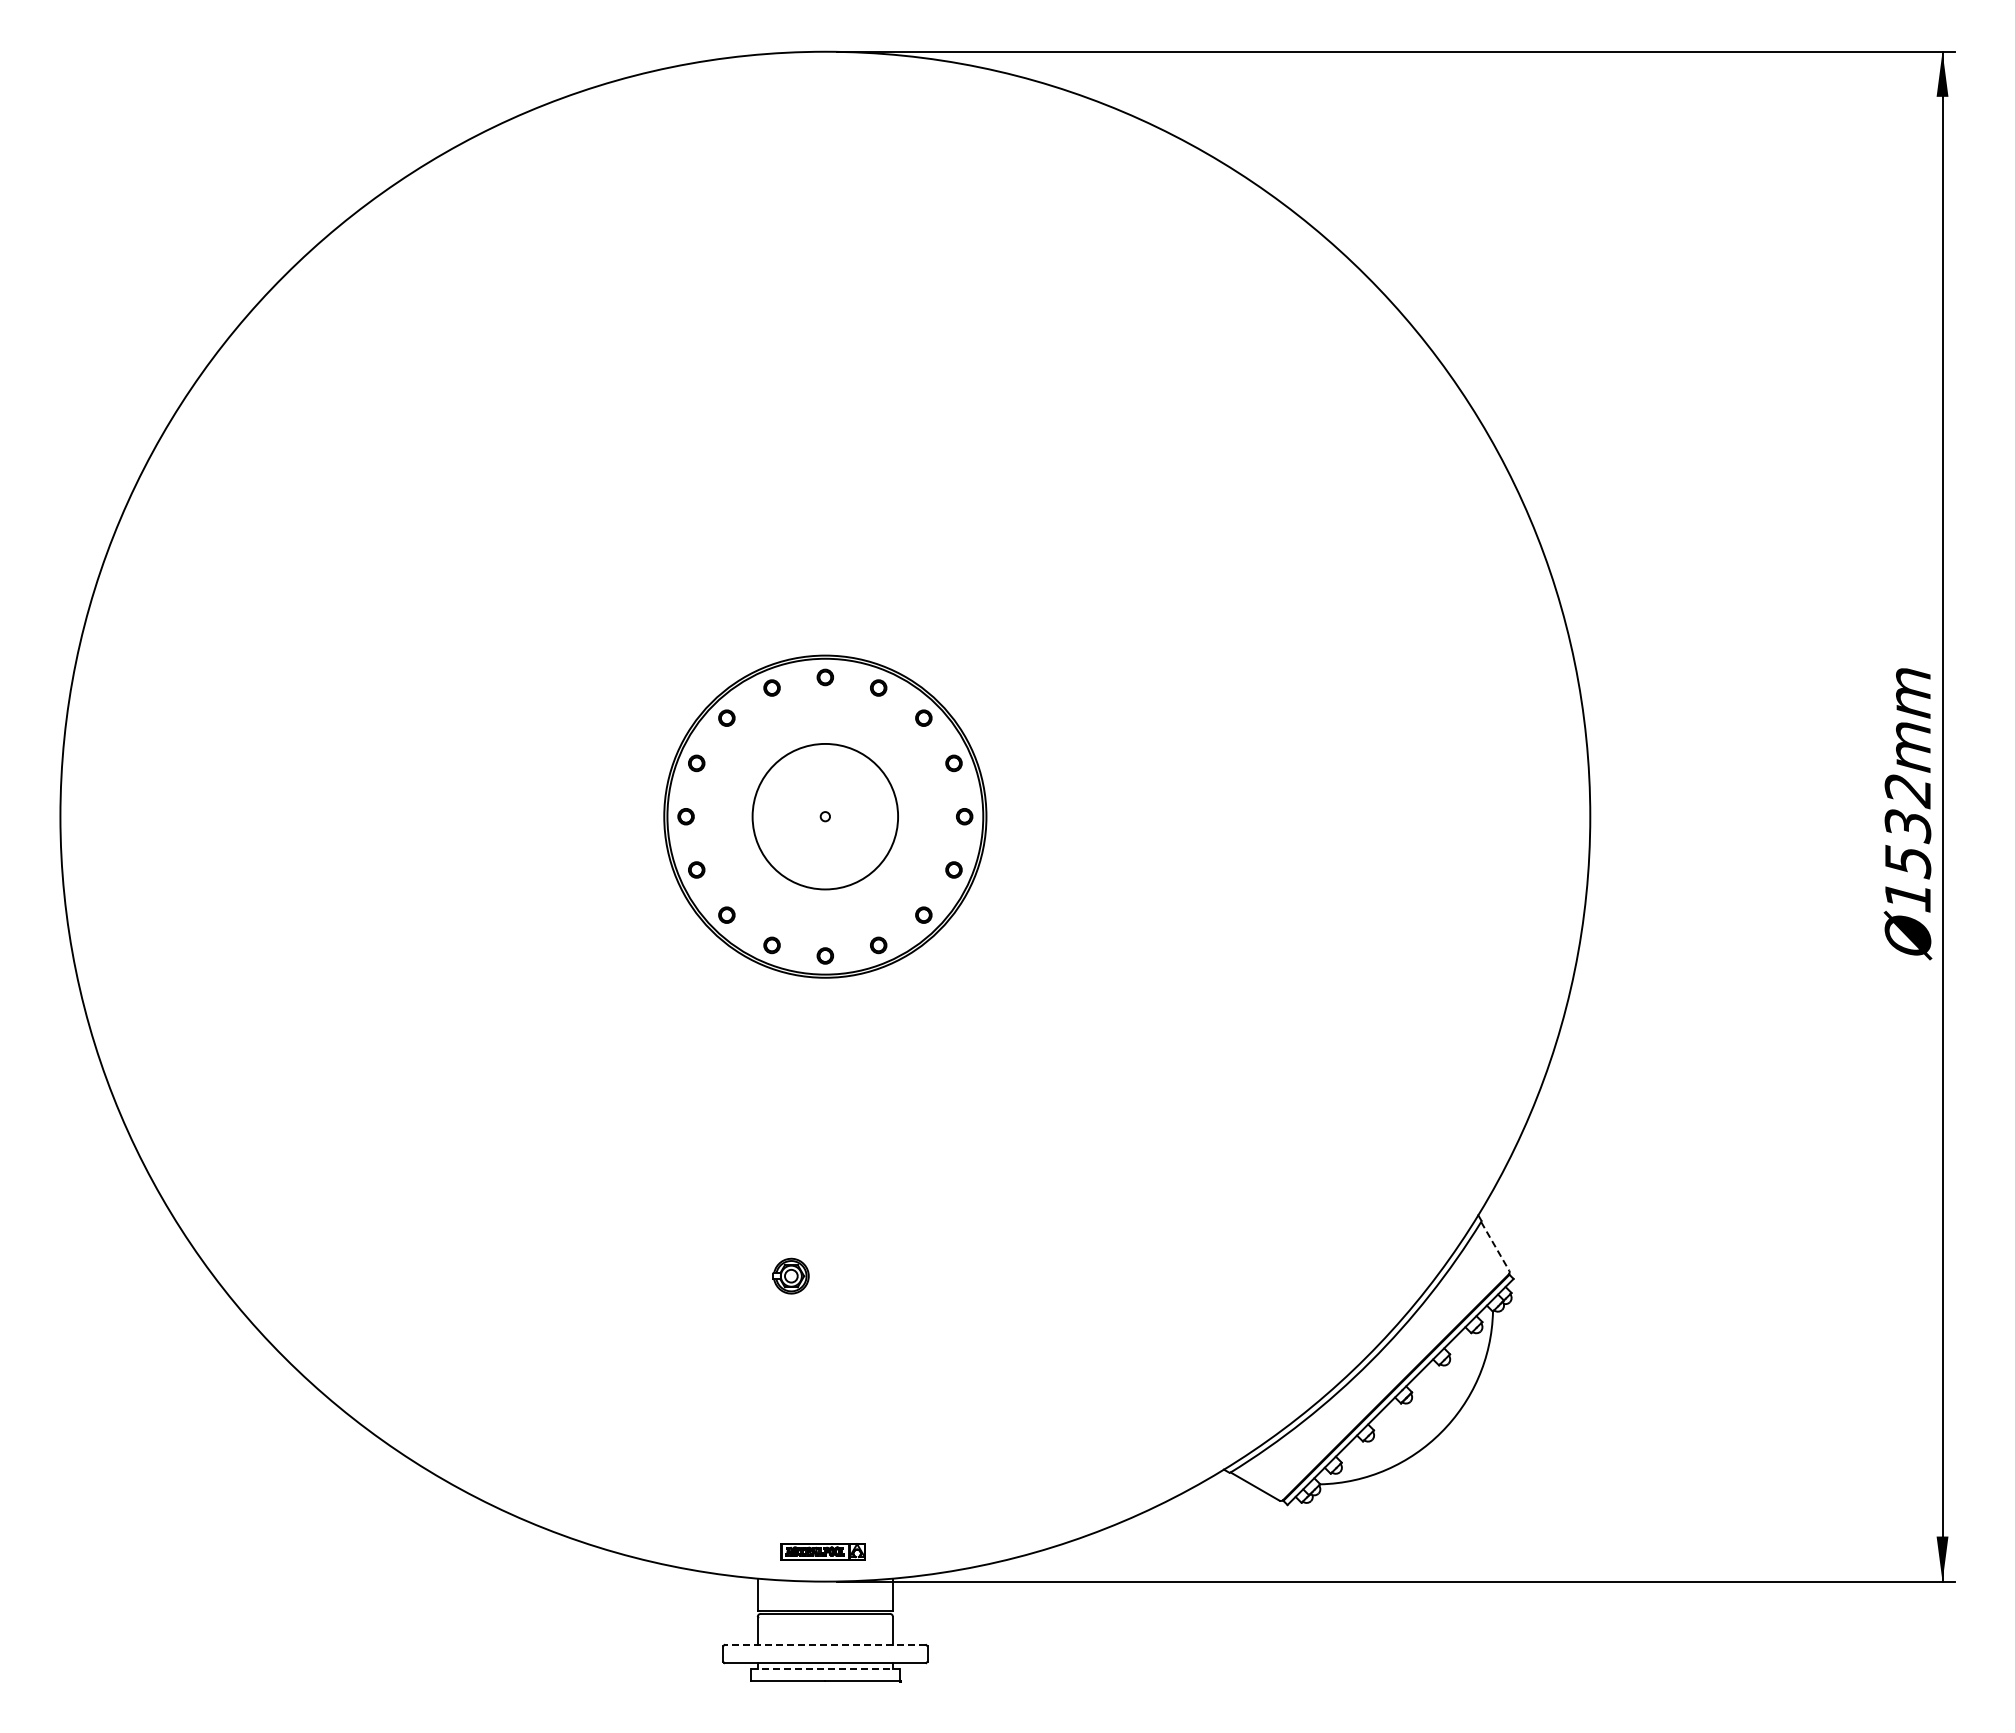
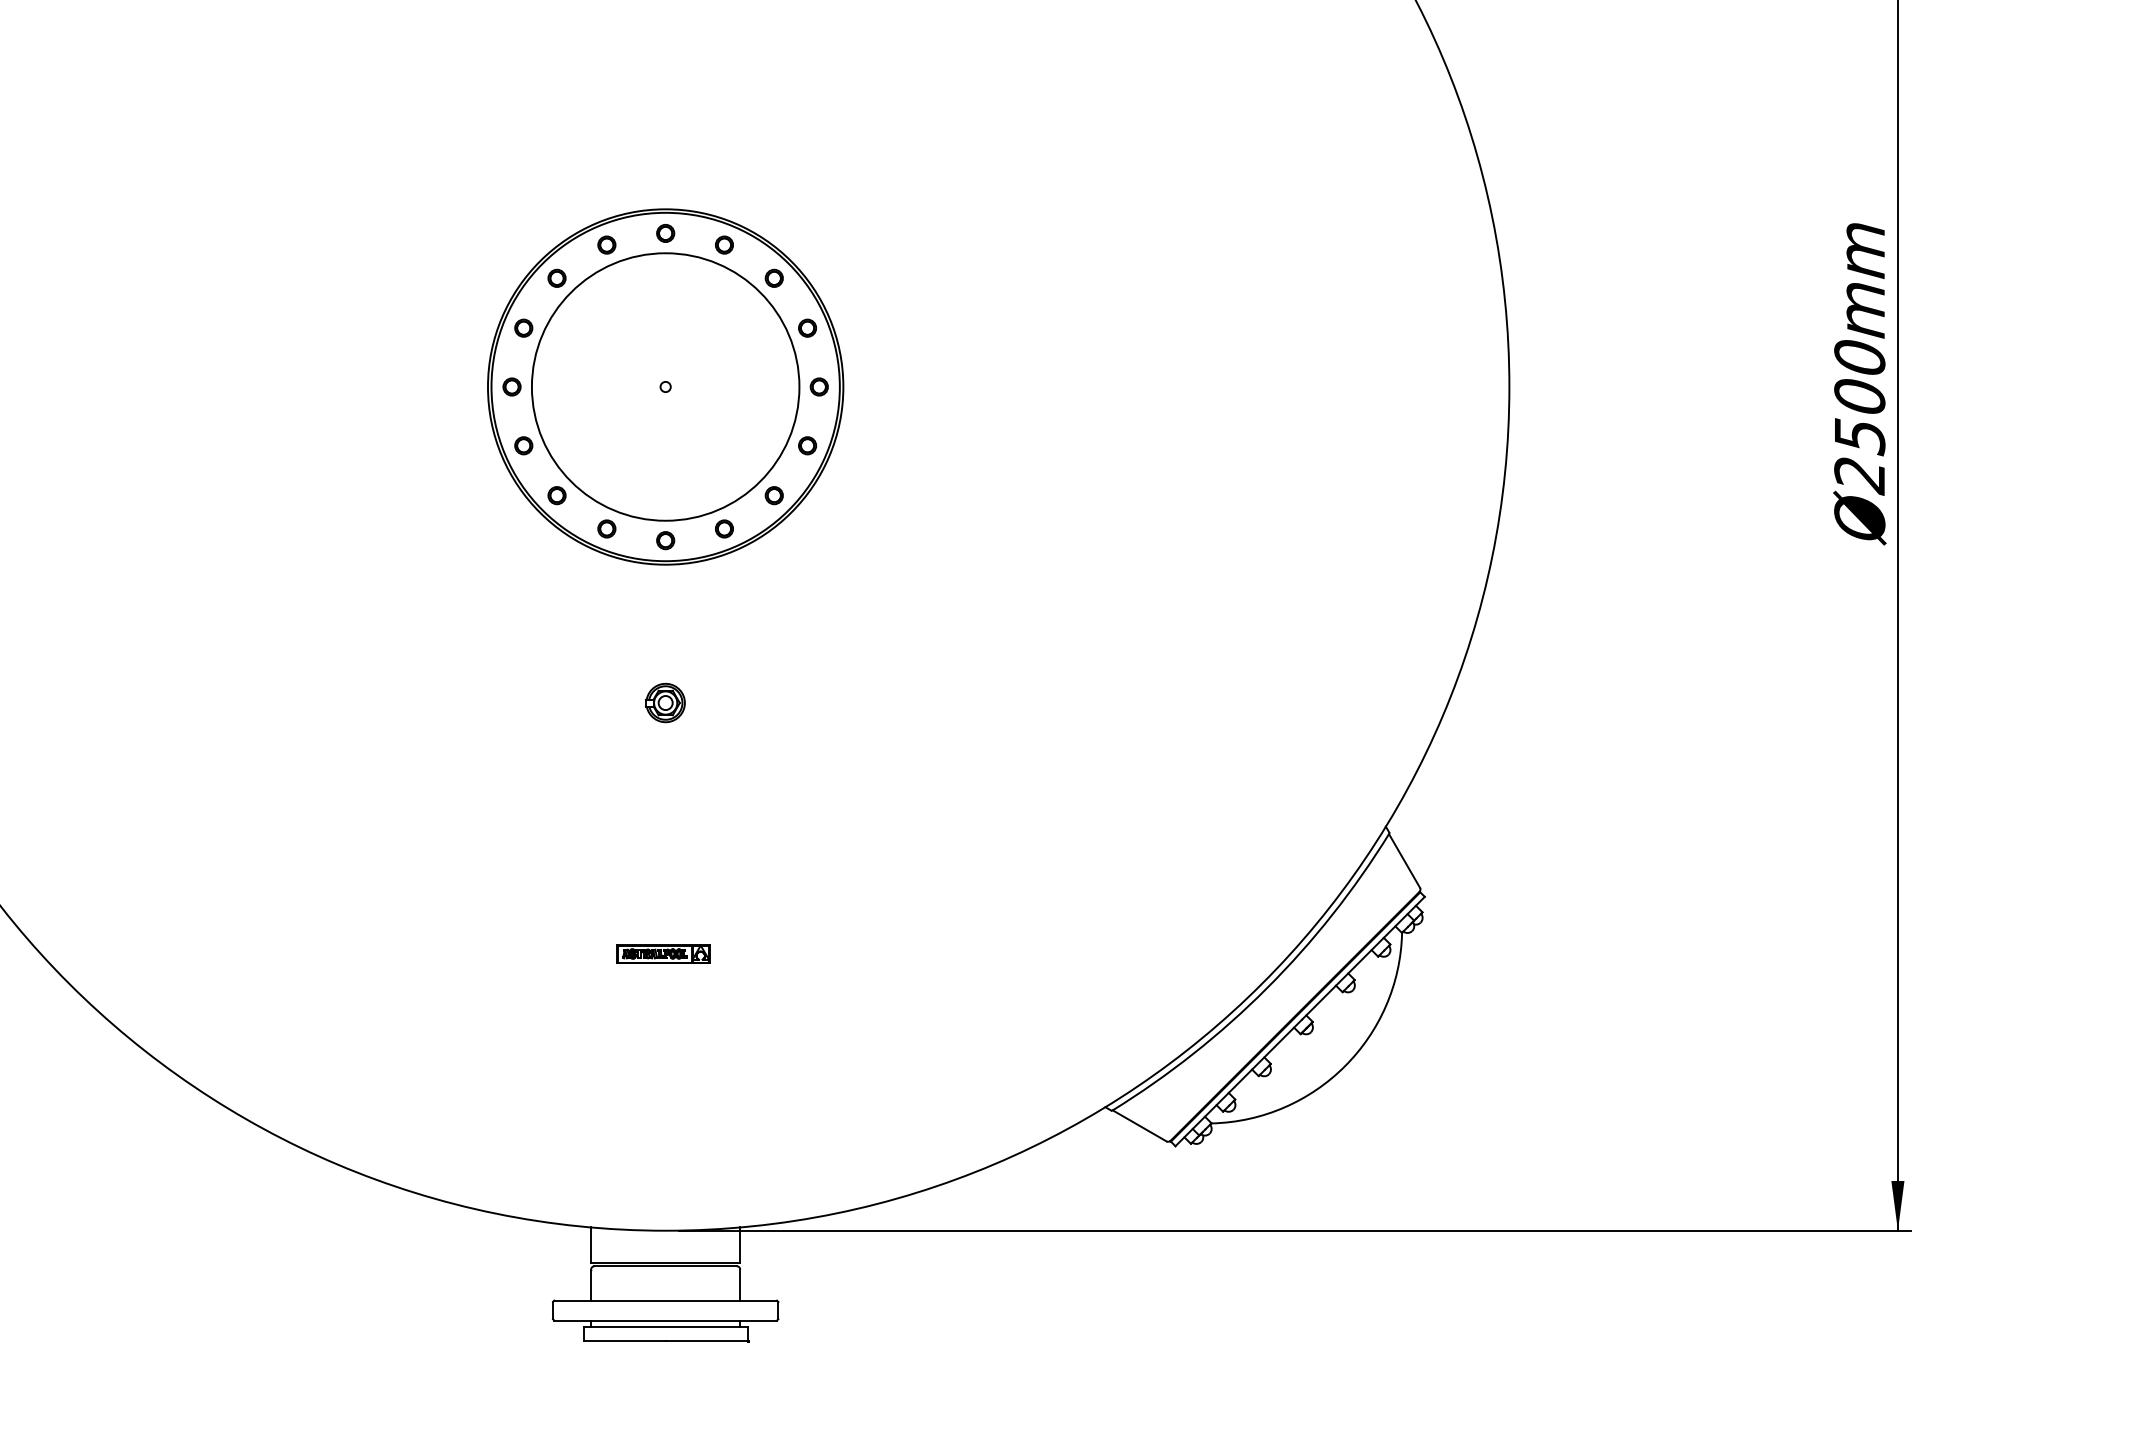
circle: (825, 816) -> (665, 386), size x1.67
text: (1907, 844) -> (1859, 417), Ø1532mm -> Ø2500mm
line: (1495, 1246) -> (1404, 861), dashed -> solid
part: (790, 1275) -> (664, 702), moved
part: (822, 1551) -> (662, 953), moved
line: (825, 1645) -> (665, 1301), dashed -> solid
line: (825, 1669) -> (665, 1327), dashed -> solid

